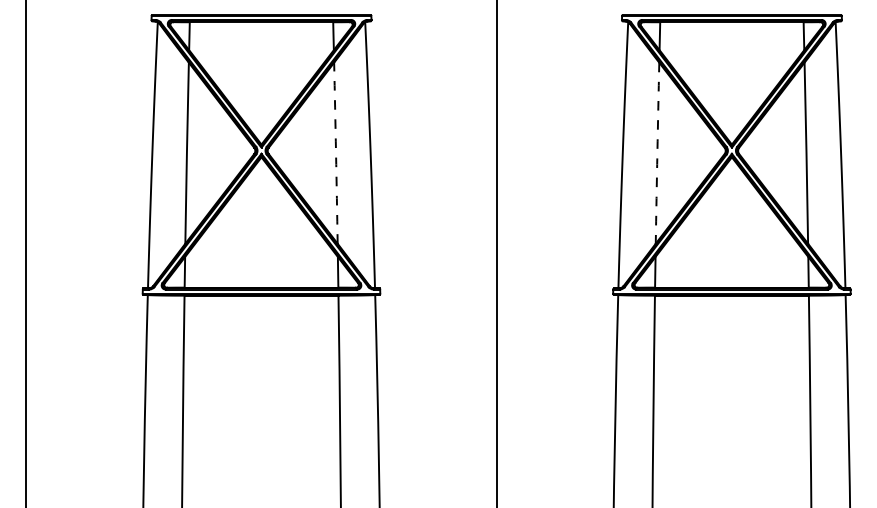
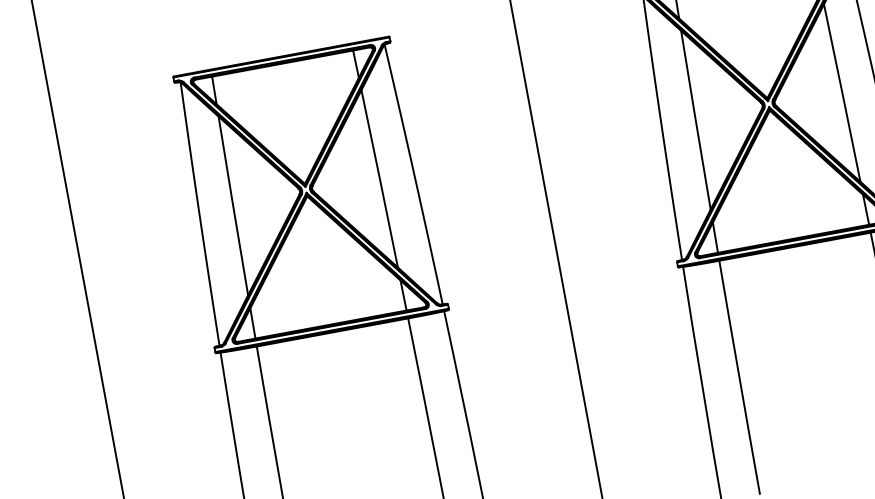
arc: (336, 153) -> (380, 178), dashed -> solid
arc: (657, 153) -> (695, 120), dashed -> solid

